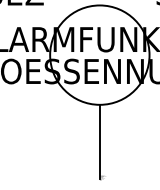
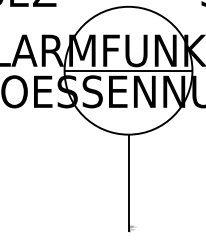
line: (99, 54) -> (128, 70), added

